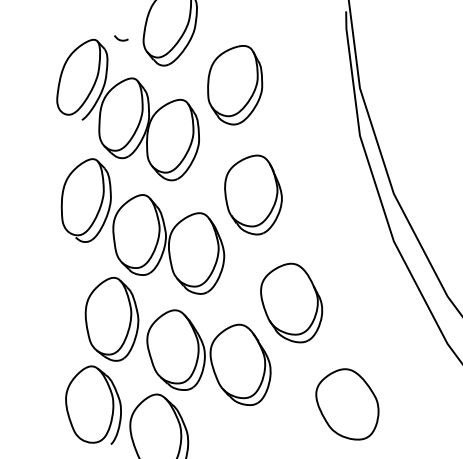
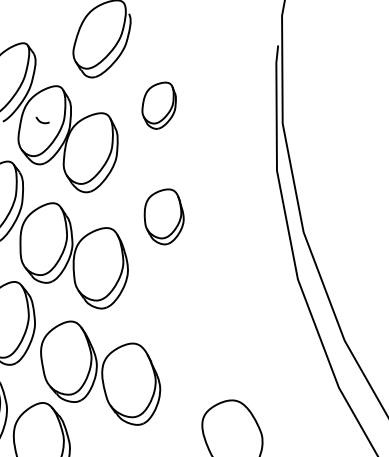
curve: (121, 39) -> (42, 121), moved
part: (235, 85) -> (159, 105), size x0.6
part: (253, 194) -> (164, 216), size x0.7
part: (291, 302) -> (188, 327), removed

